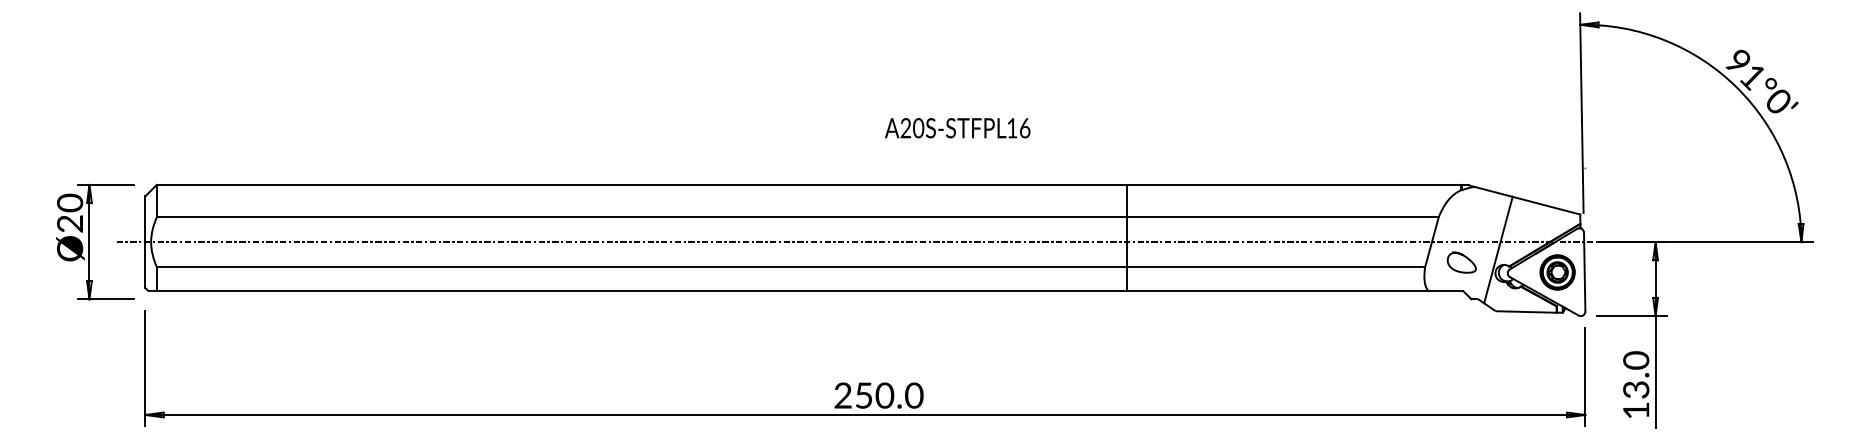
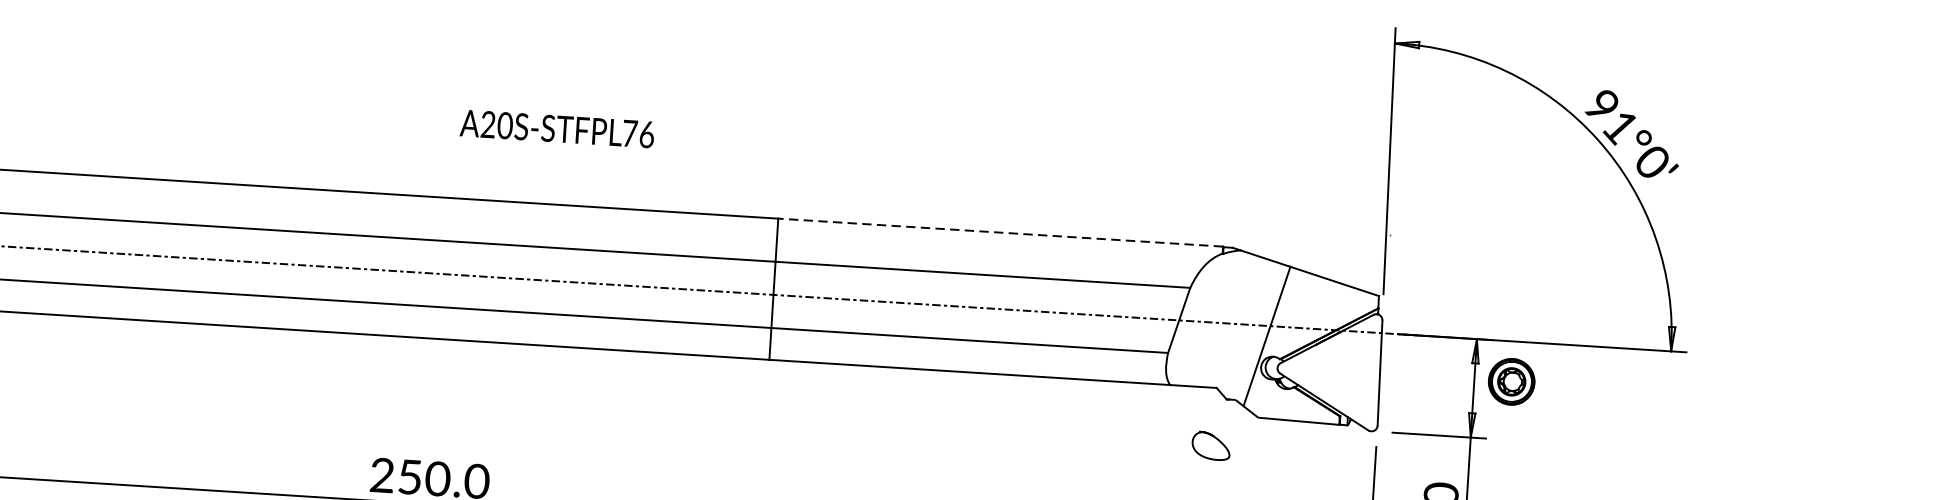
text: (1012, 128) -> (630, 133), 16 -> 76
line: (1293, 184) -> (999, 232), solid -> dashed
curve: (1464, 257) -> (1215, 439), moved
part: (1557, 272) -> (1511, 381), moved

